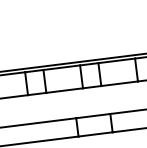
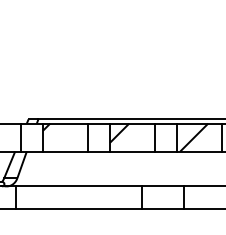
hatch: (114, 72) -> (194, 137), added
hatch: (52, 76) -> (119, 132), added

